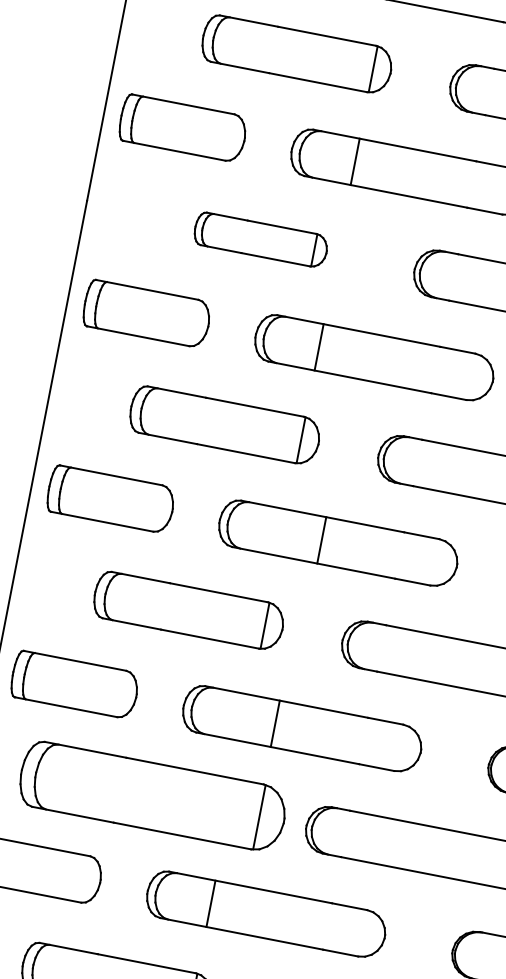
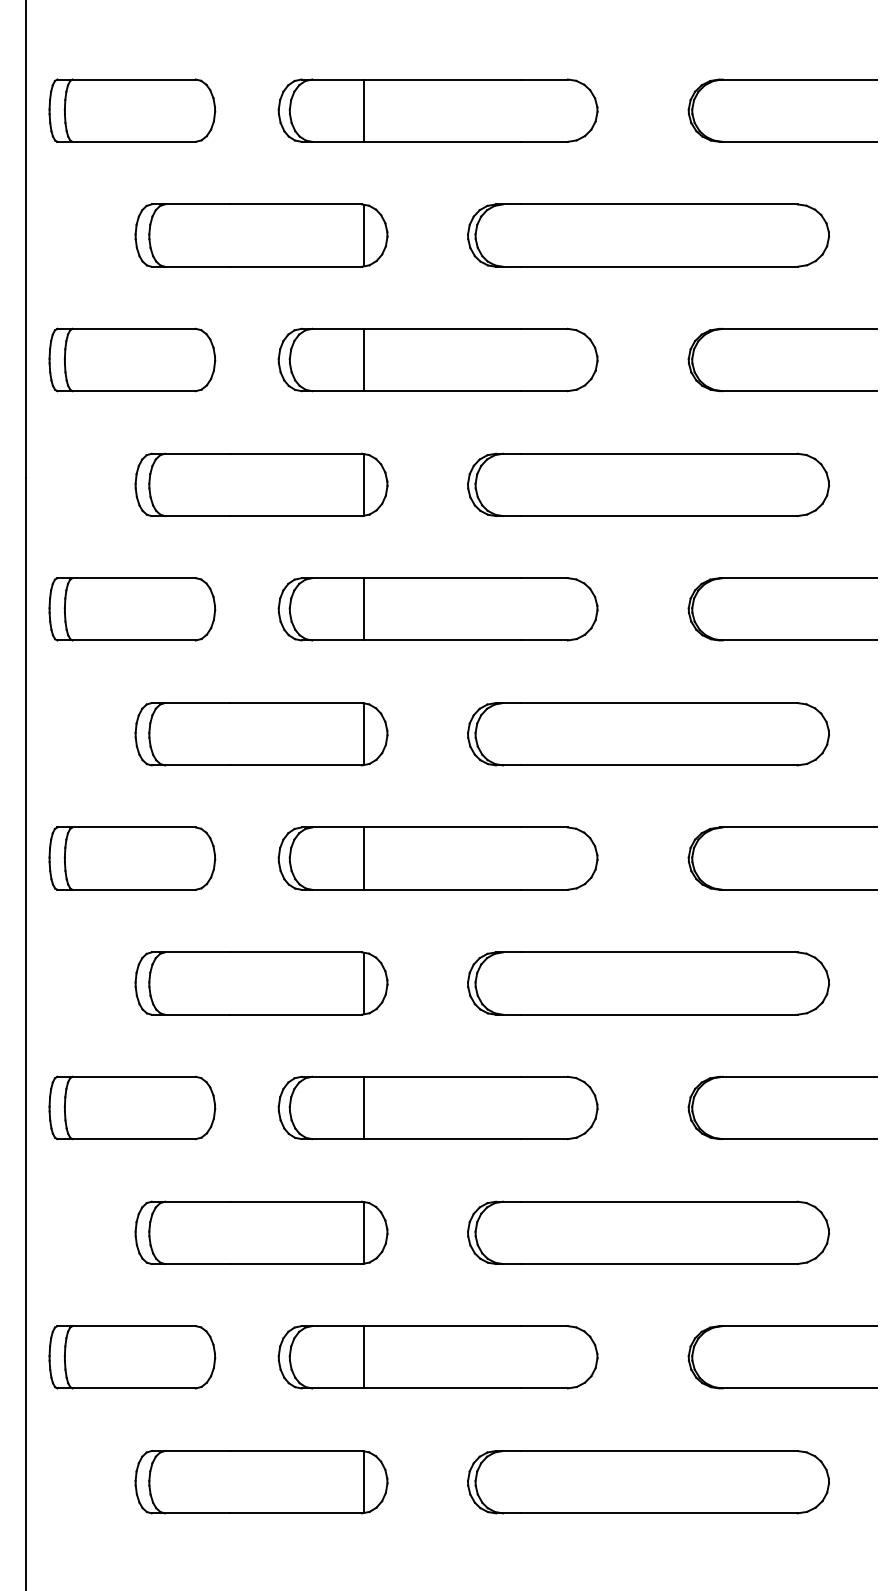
part: (261, 239) -> (261, 484), size x1.43
line: (321, 540) -> (363, 858), moved
line: (275, 723) -> (363, 1107), moved
part: (152, 796) -> (261, 1232), size x0.71

